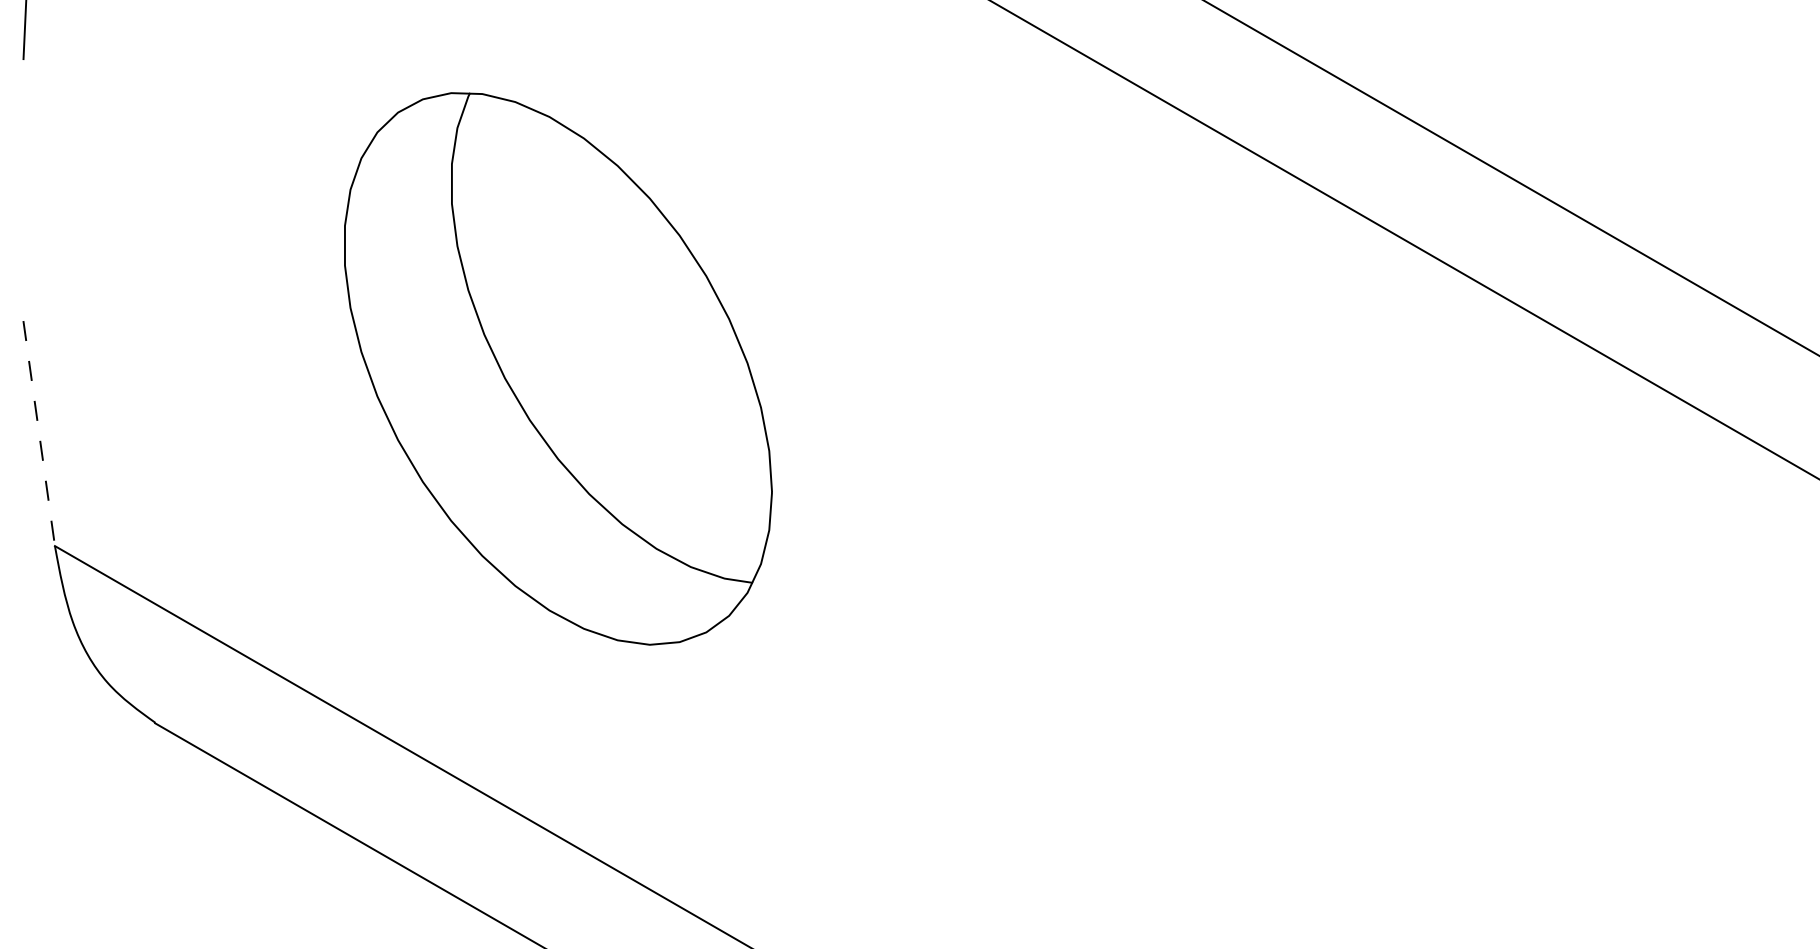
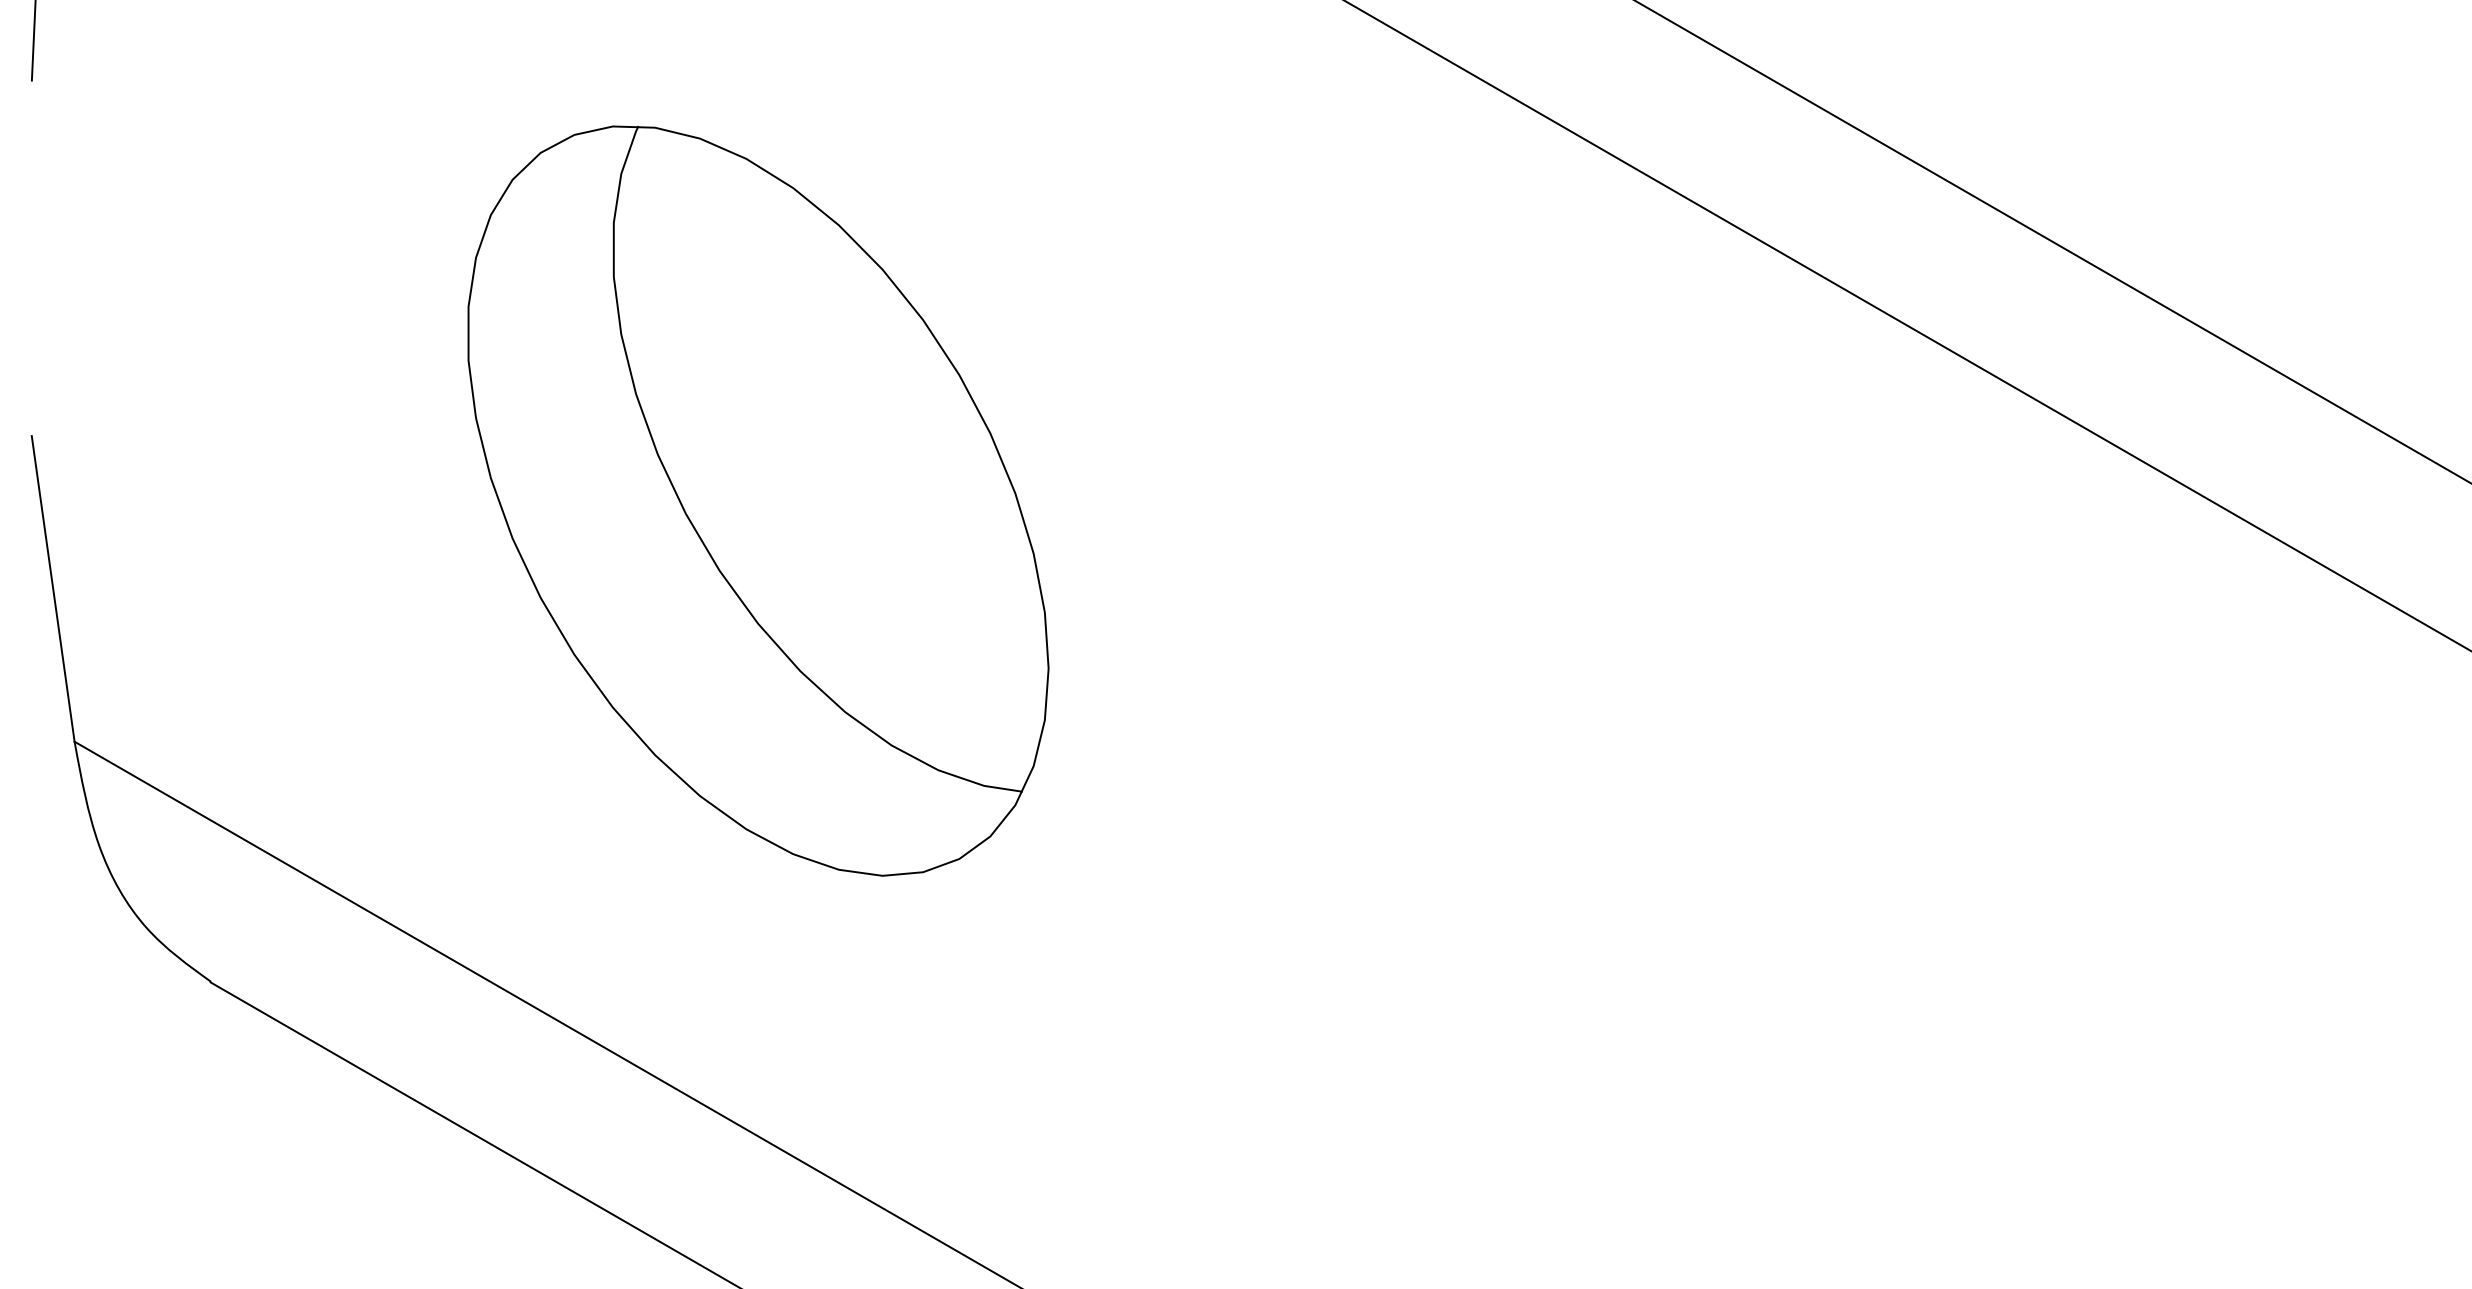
line: (39, 433) -> (53, 588), dashed -> solid

